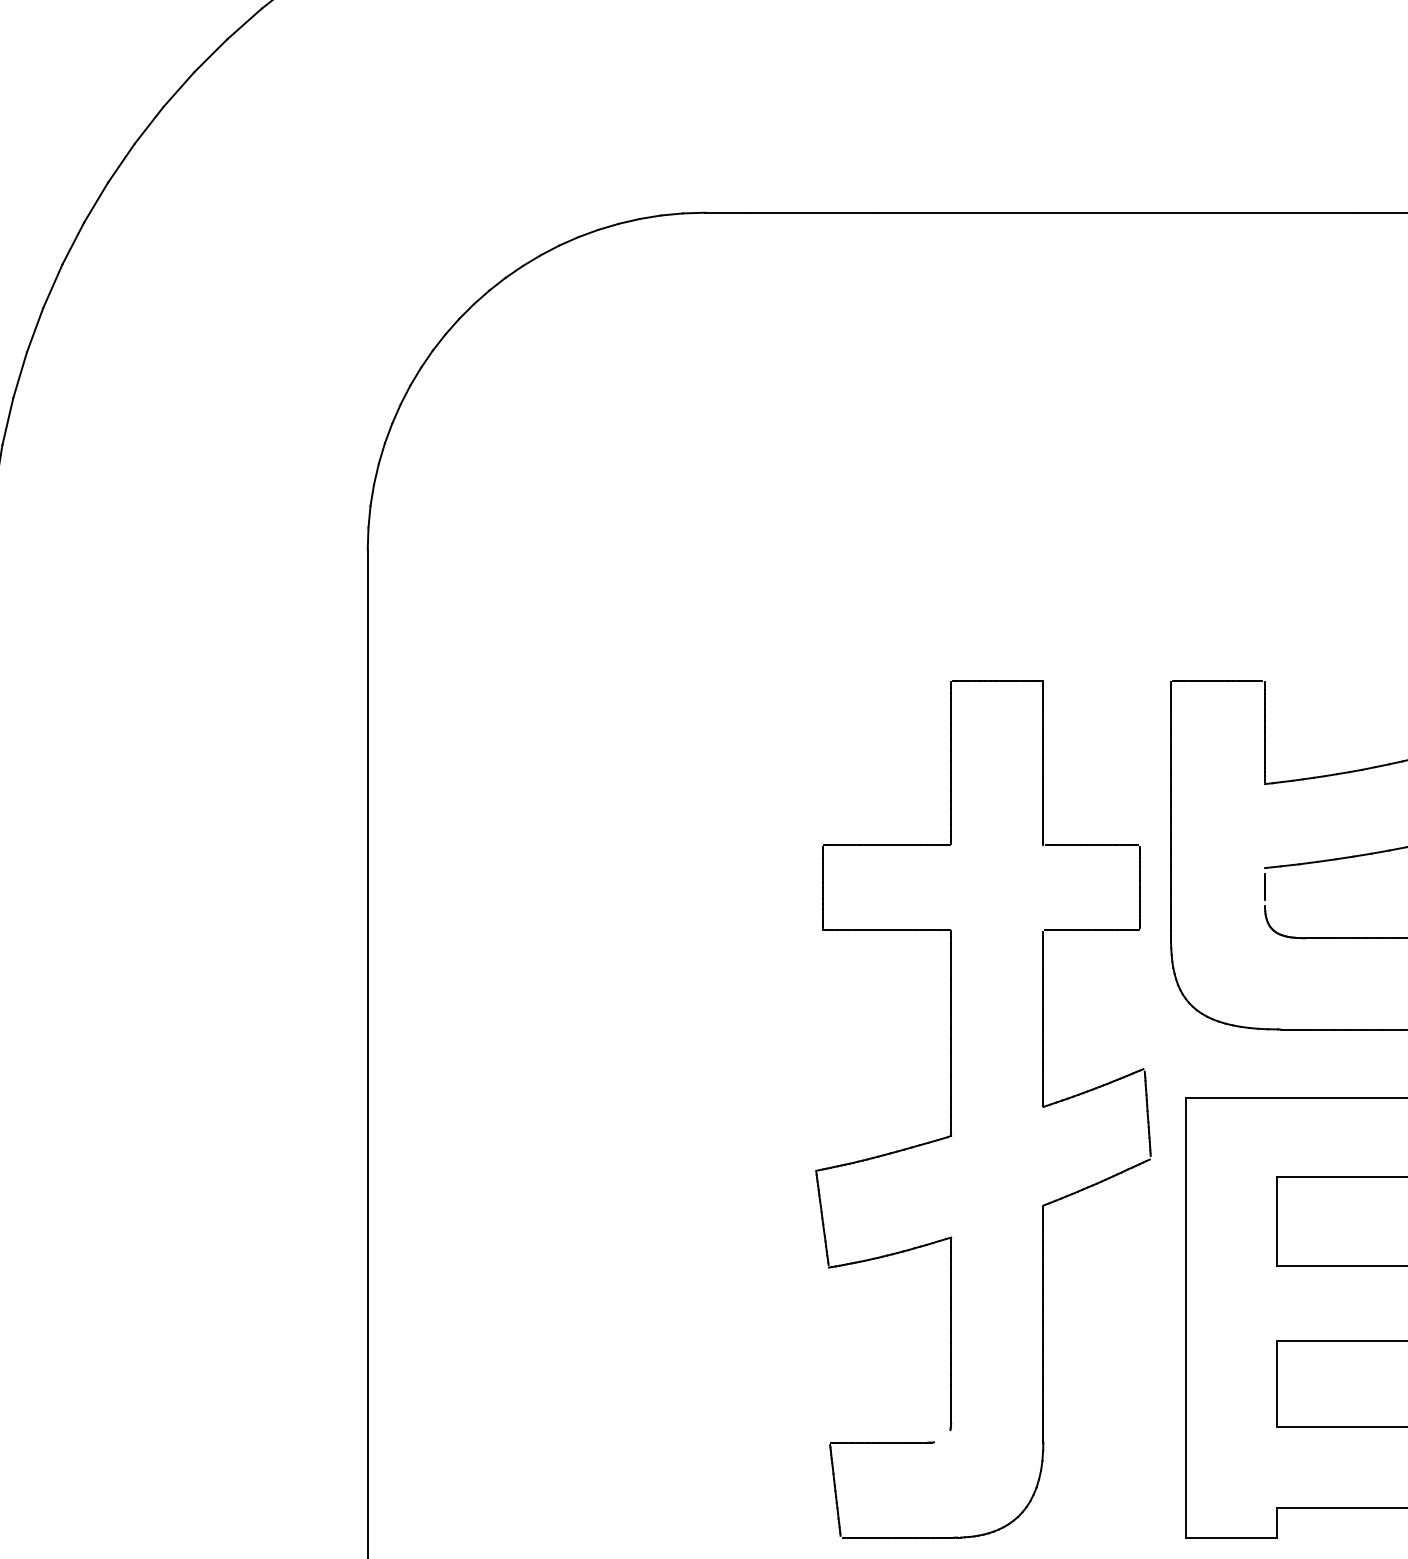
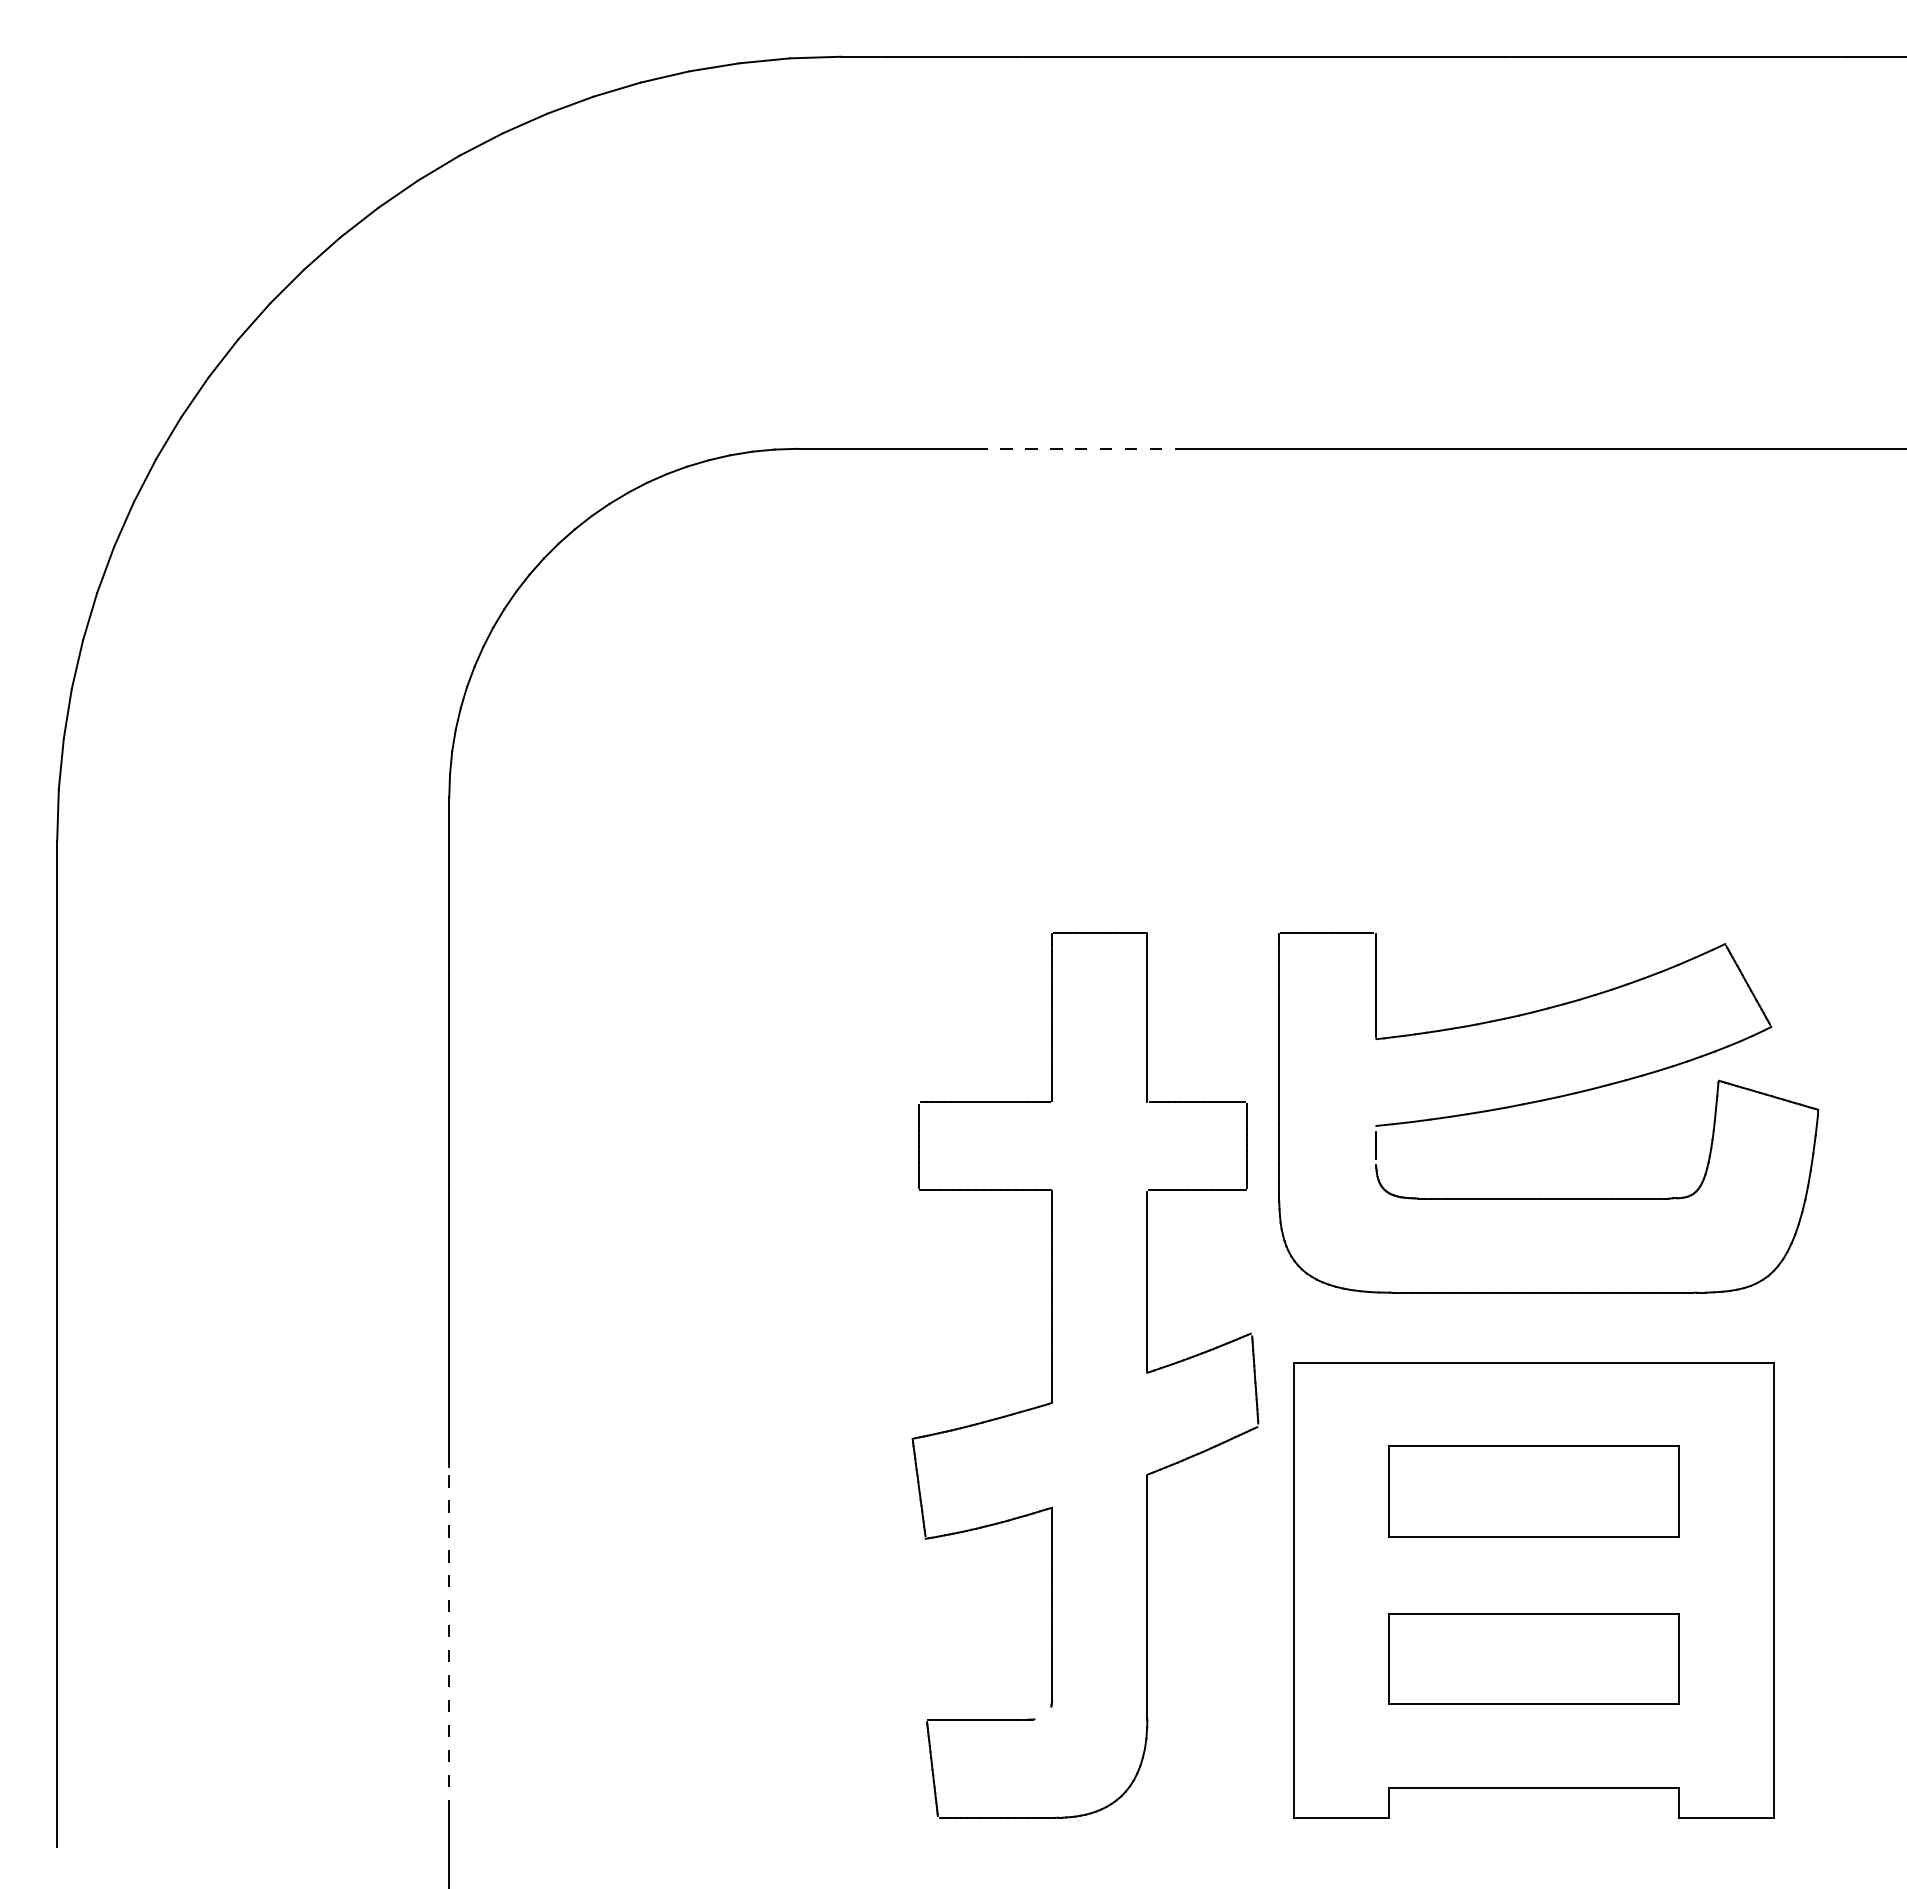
line: (978, 212) -> (1080, 448), solid -> dashed
line: (367, 1365) -> (449, 1639), solid -> dashed

